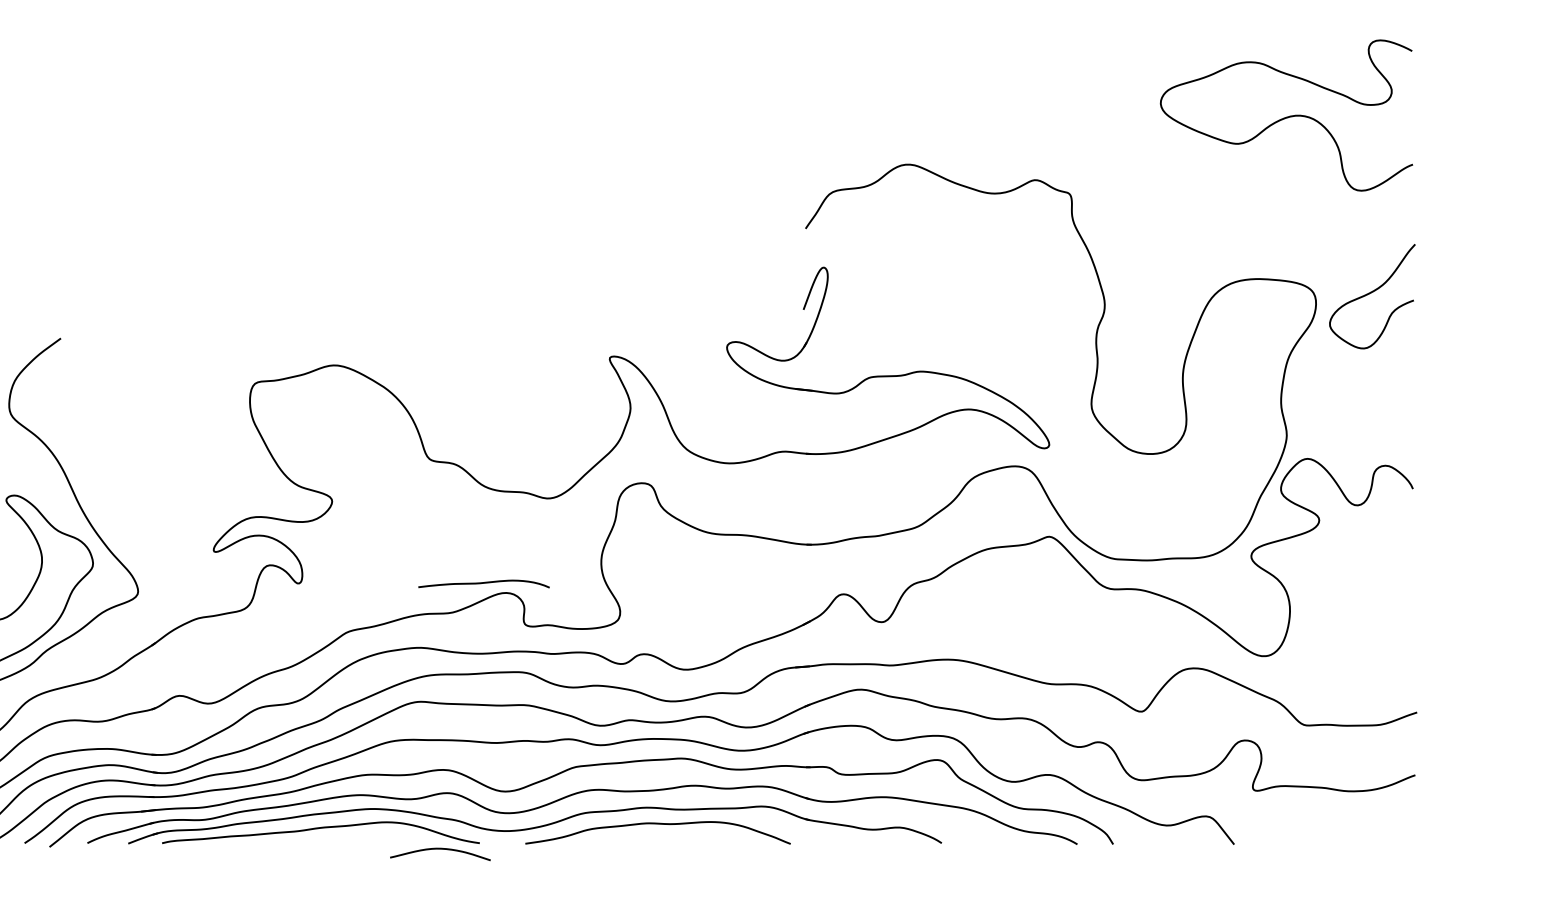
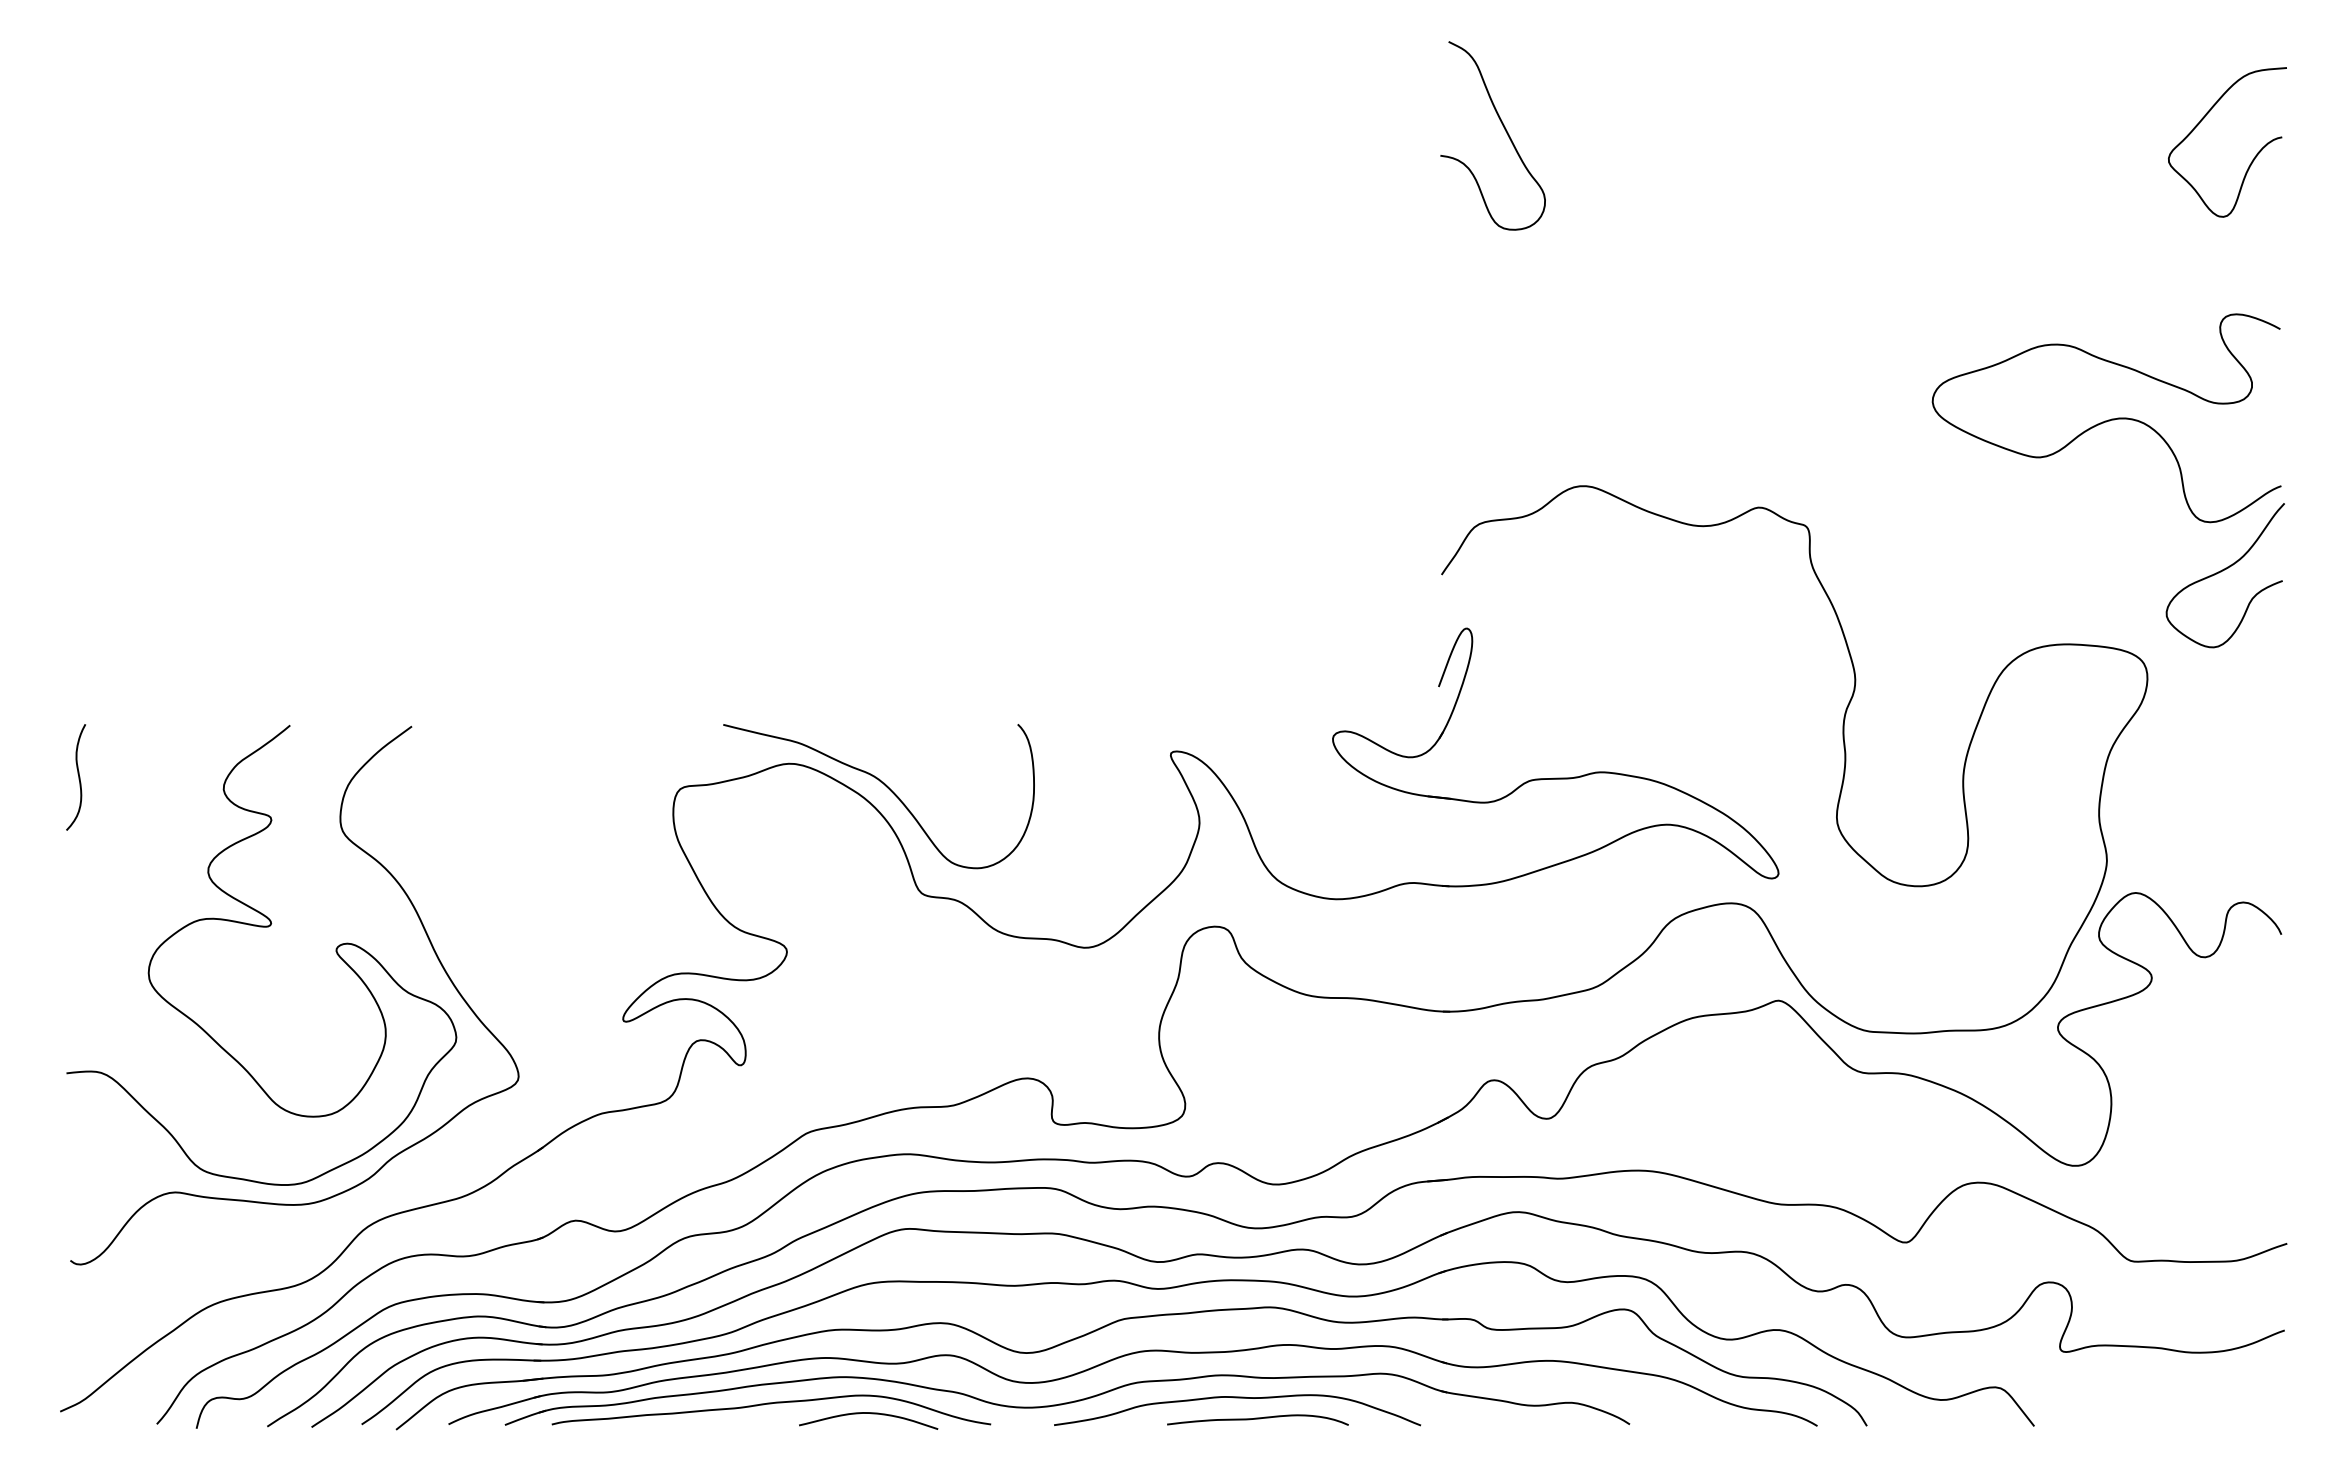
curve: (1371, 293) -> (2223, 571), moved
curve: (404, 382) -> (886, 787), added
curve: (483, 583) -> (1257, 1419), moved
curve: (442, 849) -> (871, 1414), moved

